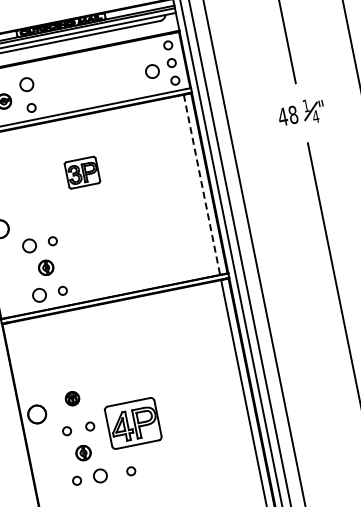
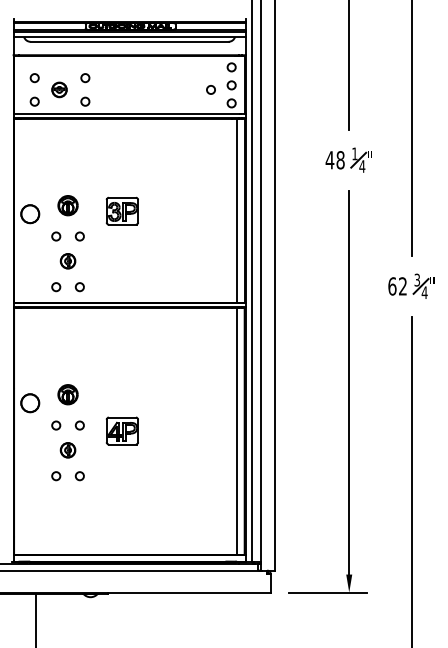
circle: (151, 71) -> (210, 89), size x0.62
circle: (27, 85) -> (85, 78), size x0.62
part: (81, 172) -> (121, 210), moved
line: (202, 184) -> (237, 210), dashed -> solid
part: (34, 213) -> (67, 205), added
circle: (29, 245) -> (56, 236), size x0.62
circle: (40, 295) -> (56, 287), size x0.62
part: (71, 398) -> (67, 394), size x1.43
part: (132, 423) -> (121, 430), size x0.62
circle: (131, 471) -> (111, 477), removed
circle: (99, 476) -> (79, 476), size x0.62

